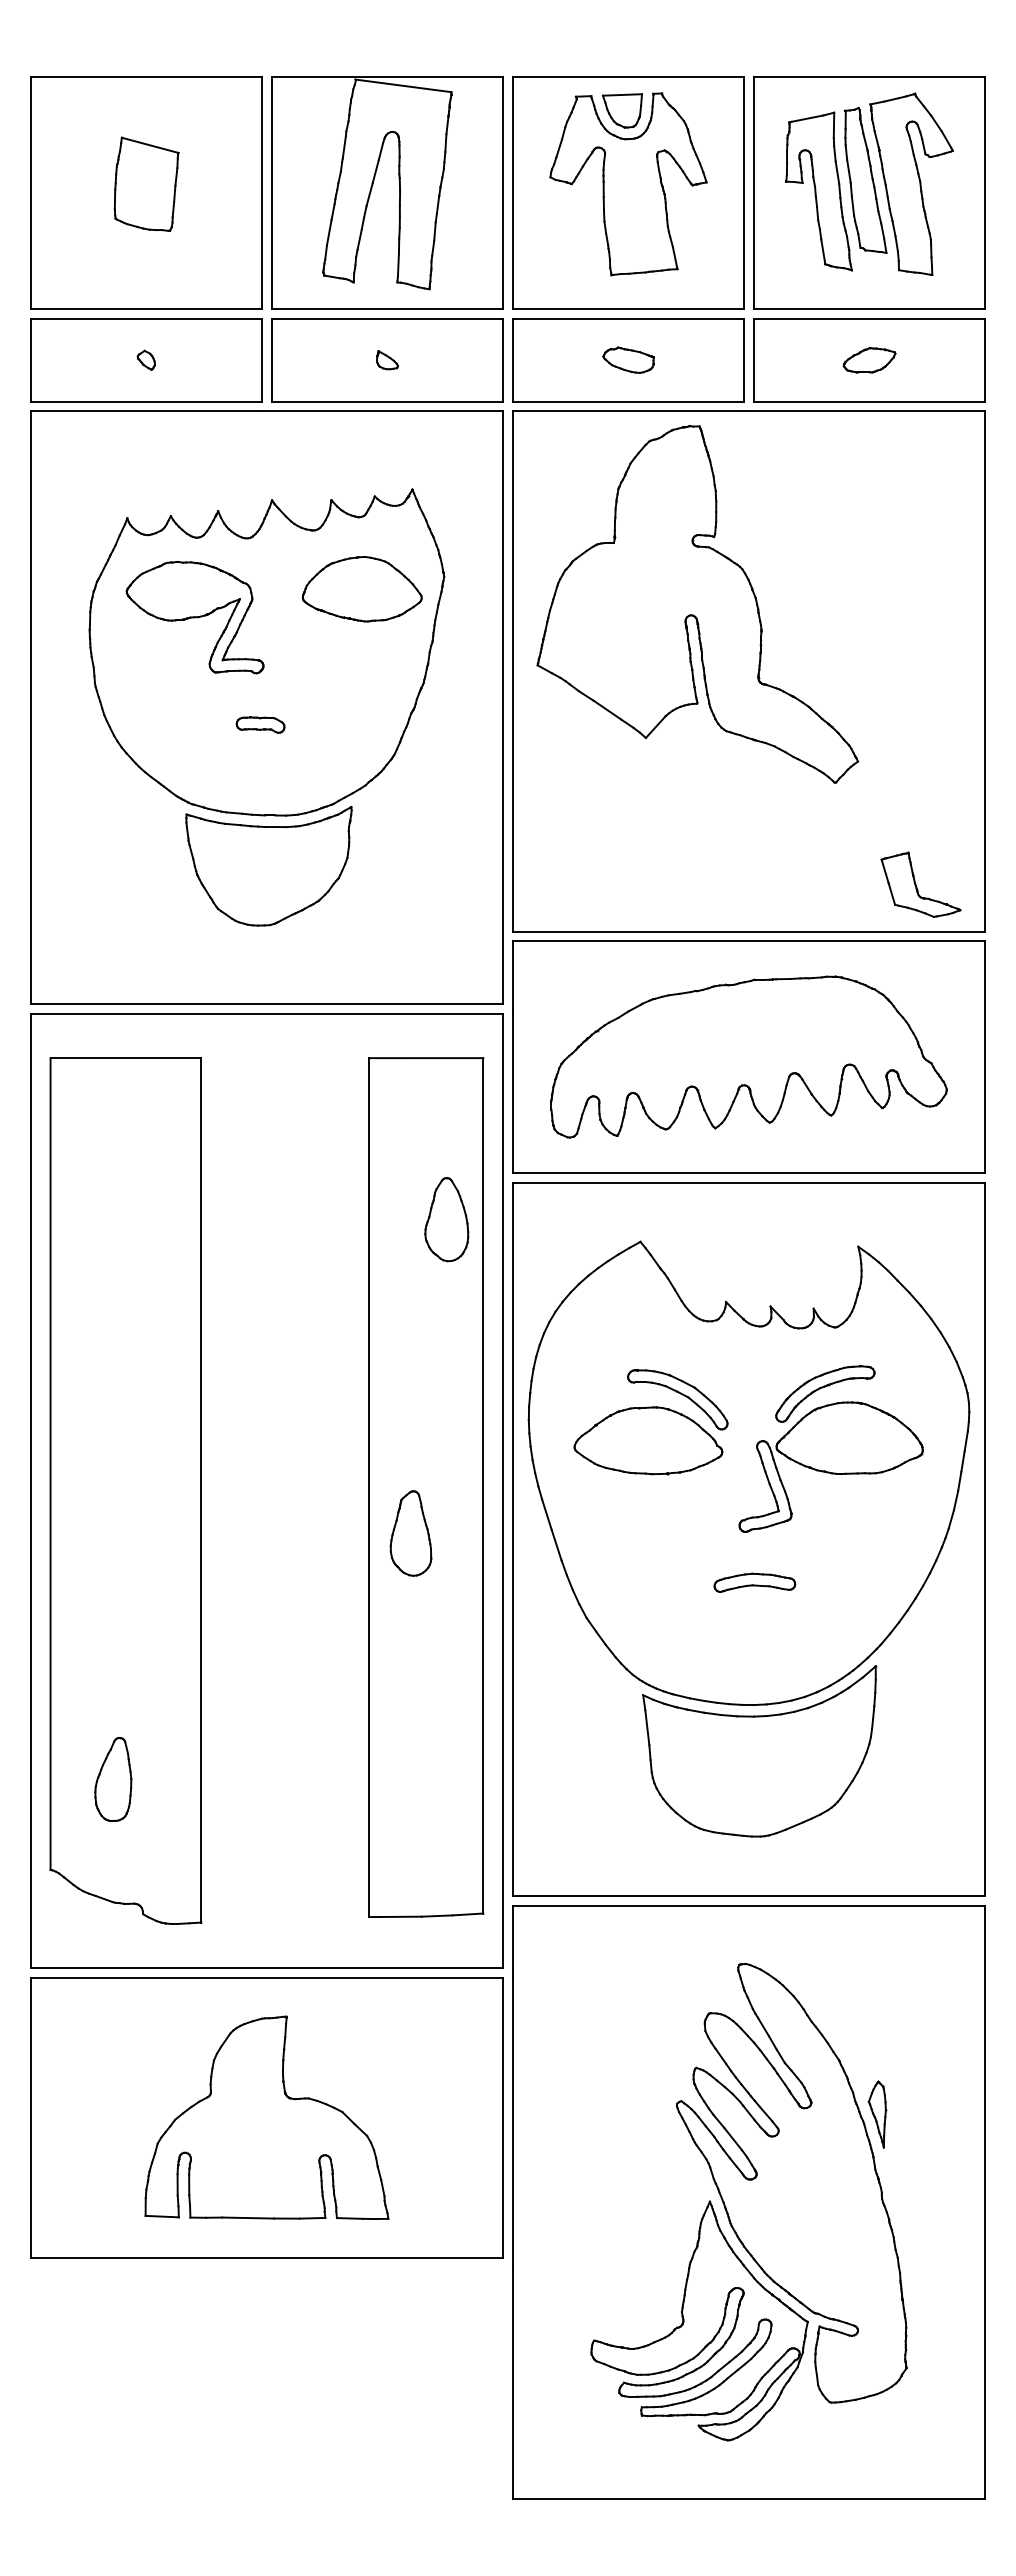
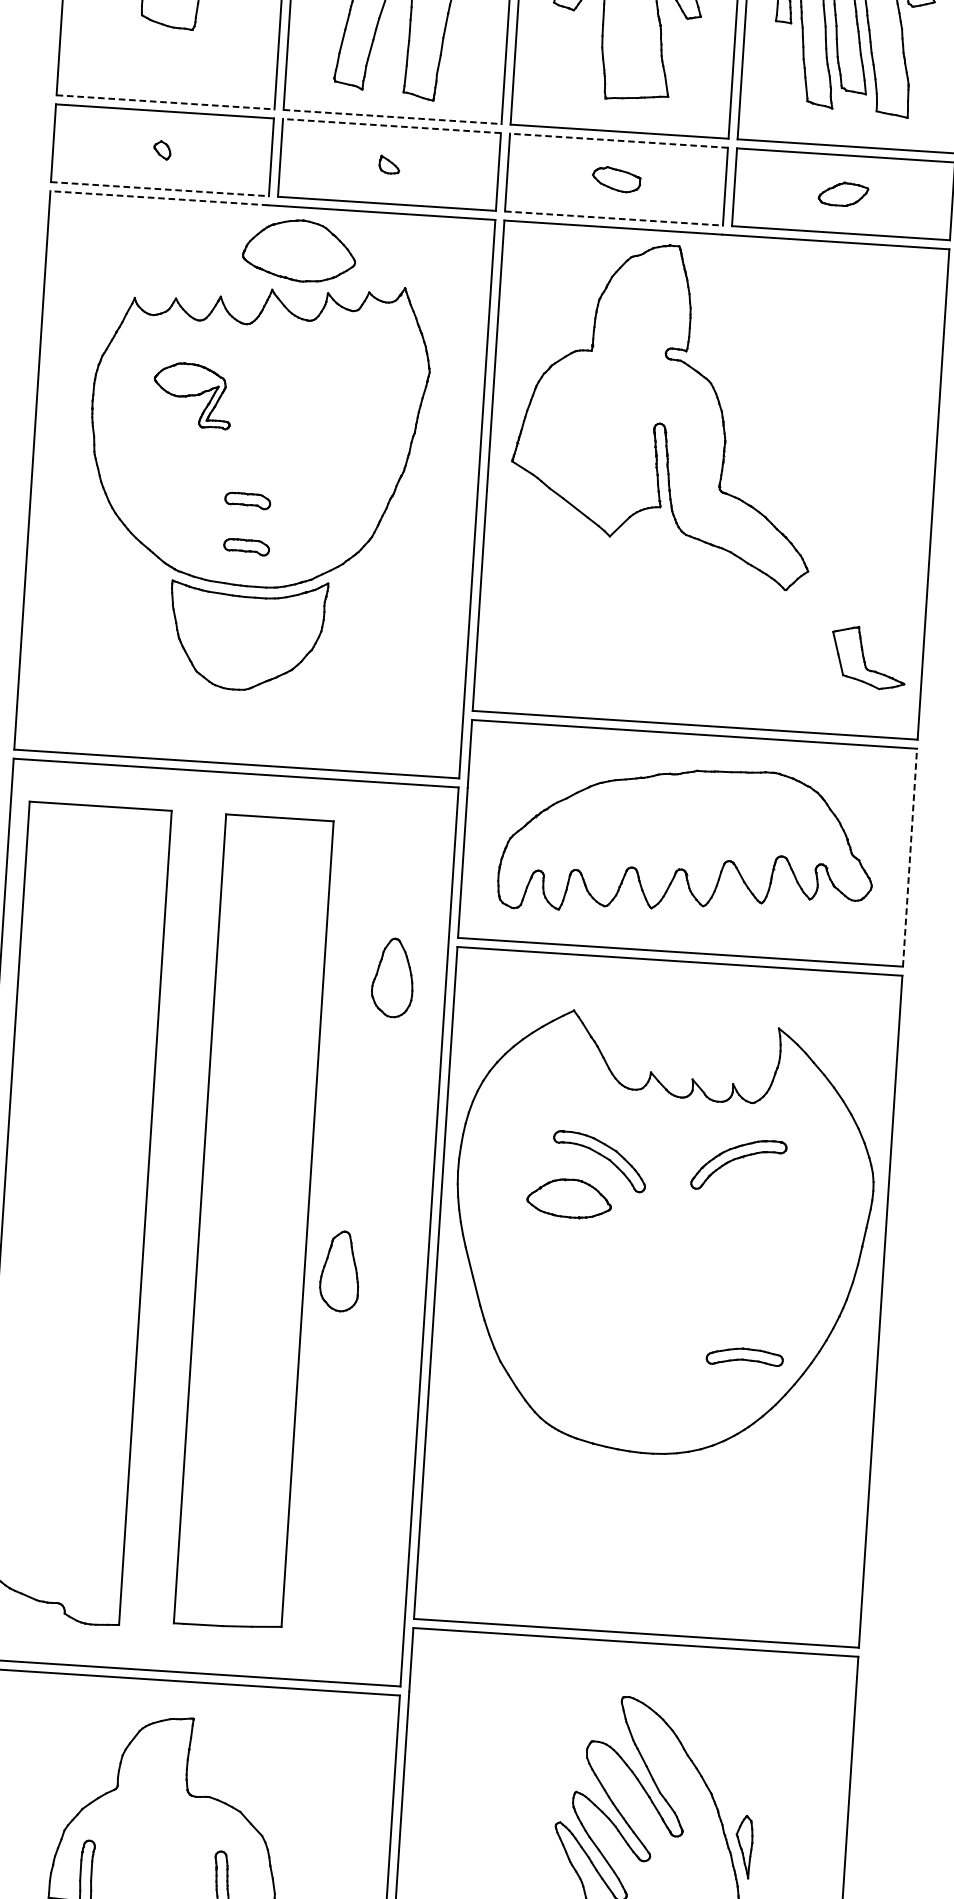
line: (146, 309) -> (165, 102), solid -> dashed
line: (387, 309) -> (392, 117), solid -> dashed
line: (387, 318) -> (392, 125), solid -> dashed
line: (628, 318) -> (619, 140), solid -> dashed
line: (146, 401) -> (160, 189), solid -> dashed
line: (628, 401) -> (613, 218), solid -> dashed
line: (146, 411) -> (159, 198), solid -> dashed
part: (362, 589) -> (299, 251), moved
part: (194, 617) -> (192, 395), size x0.6
part: (262, 773) -> (246, 546), added
part: (920, 884) -> (868, 657), moved
line: (985, 1057) -> (910, 858), solid -> dashed
part: (648, 1440) -> (569, 1198), size x0.6
part: (830, 1466) -> (739, 1233), removed
part: (426, 1487) -> (254, 1222), moved
part: (754, 1582) -> (744, 1357), moved
part: (759, 1751) -> (655, 1497), removed
part: (113, 1778) -> (45, 1483), removed

